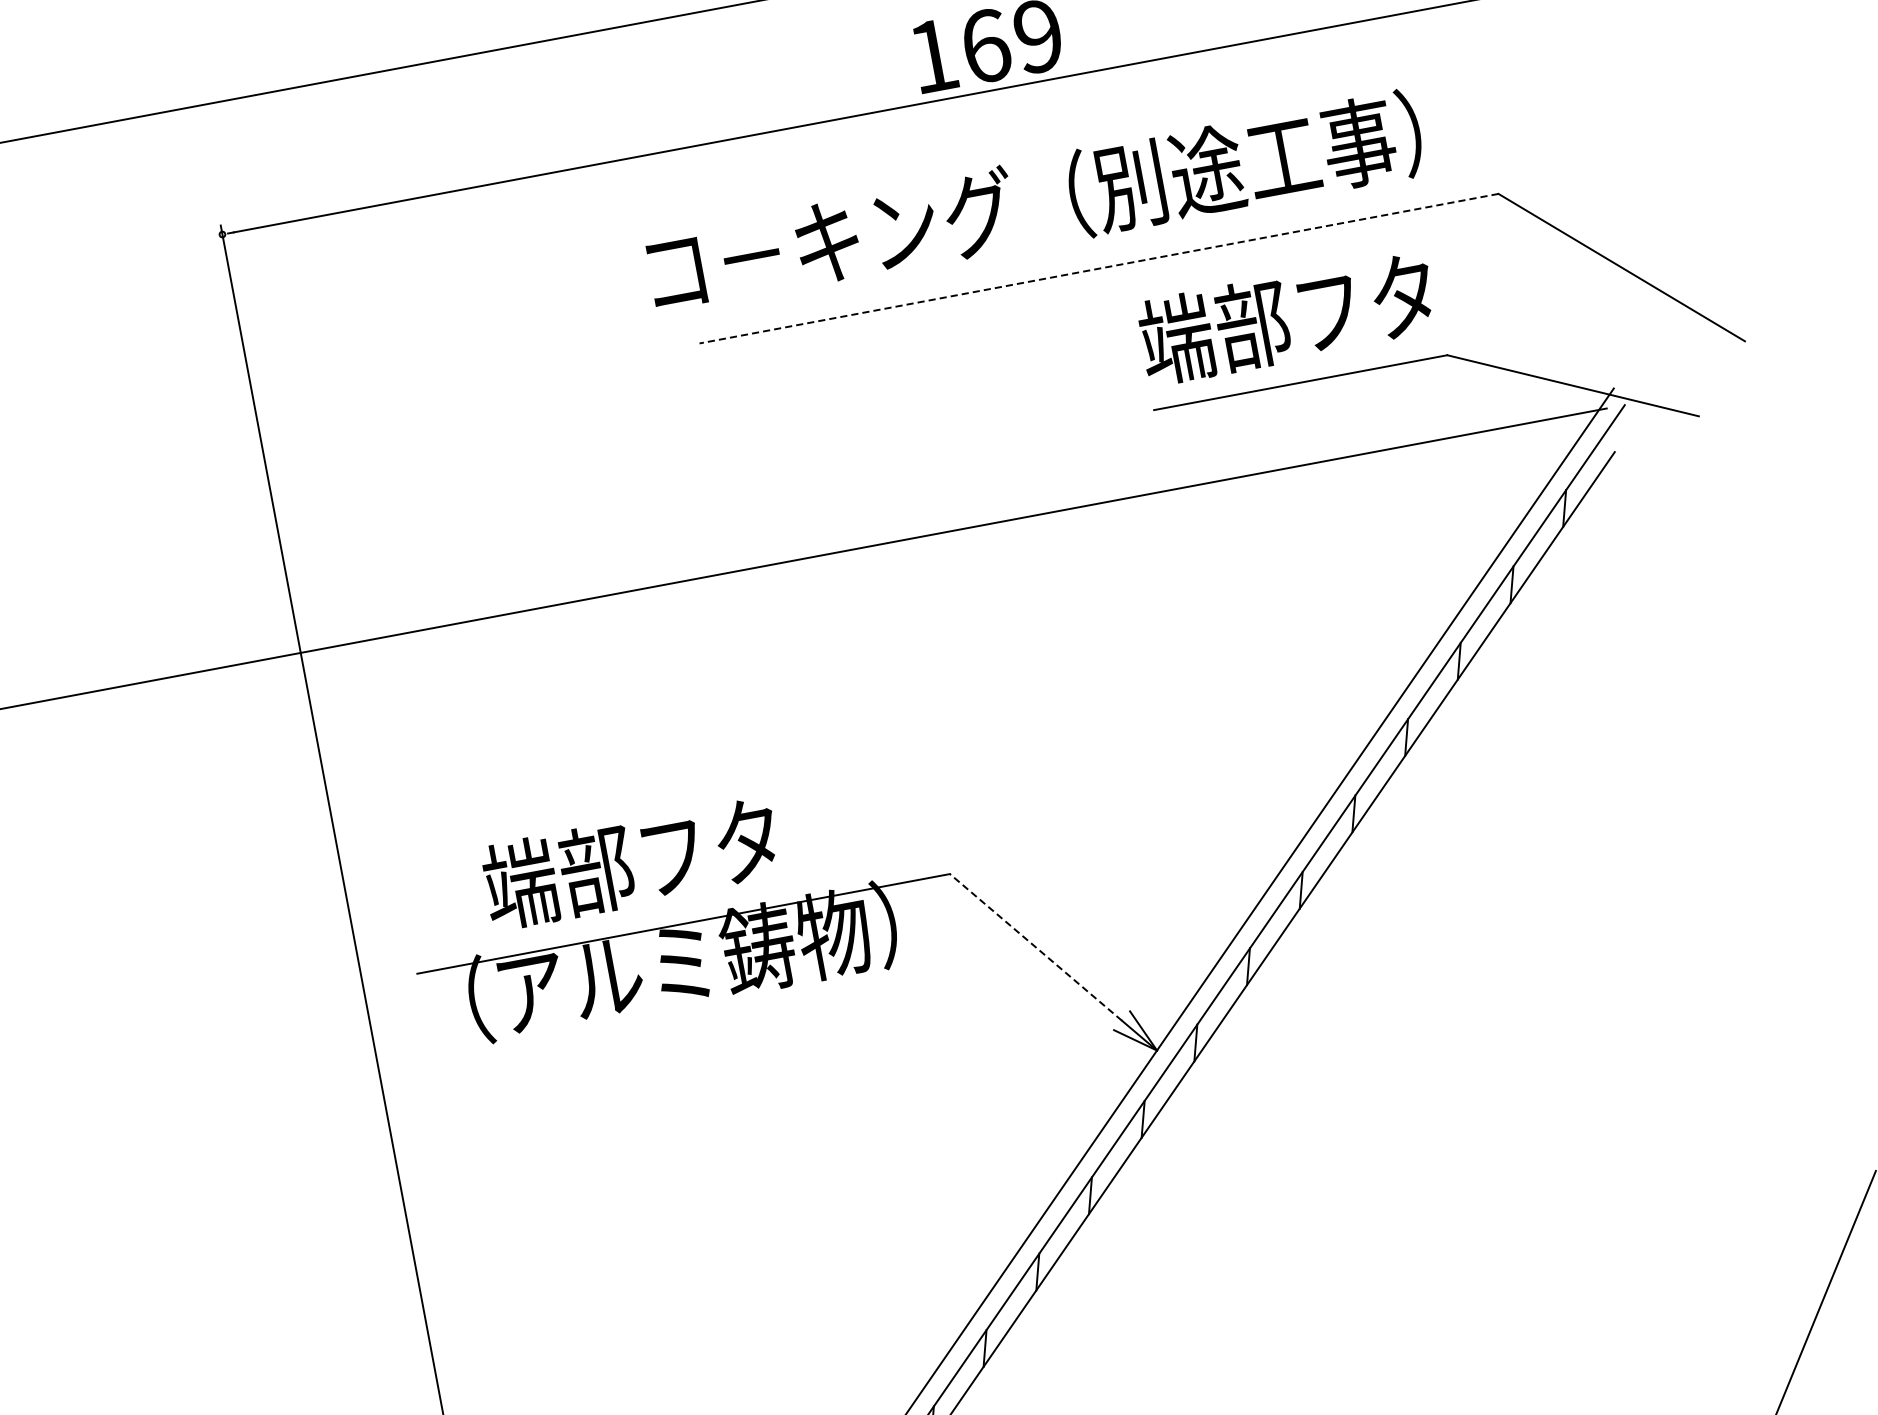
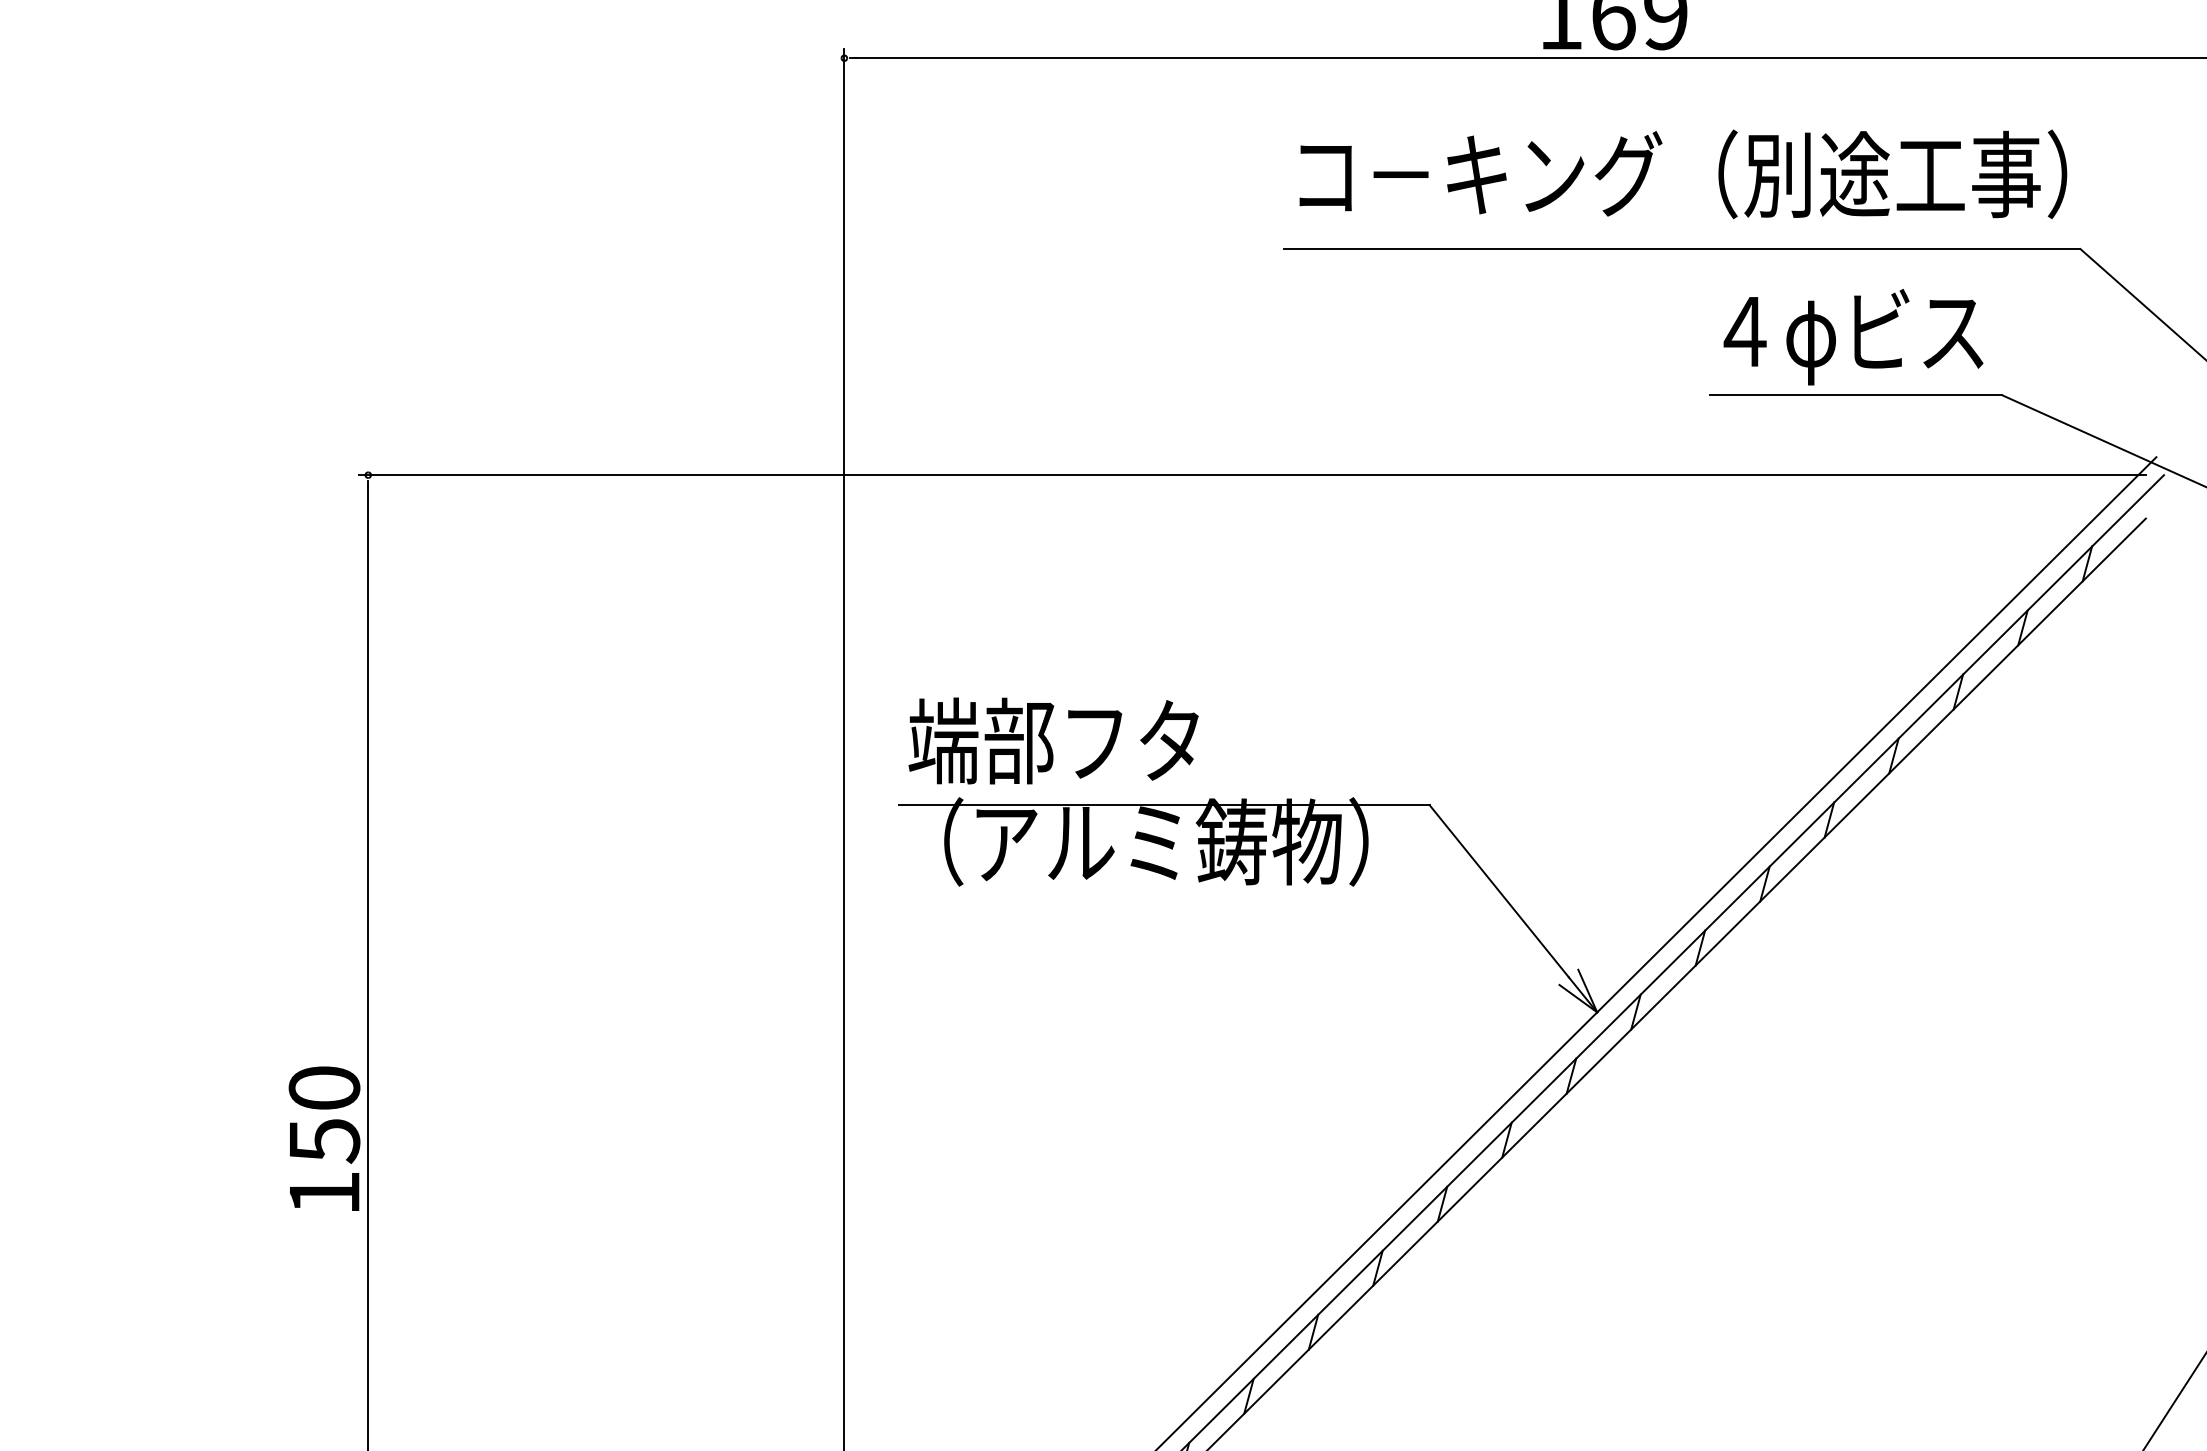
text: (1035, 203) -> (1683, 174), moved
line: (1098, 269) -> (1681, 249), dashed -> solid
text: (1288, 324) -> (1854, 336), 端部フタ -> ４φビス
text: (630, 862) -> (1053, 740), moved
line: (1036, 947) -> (1499, 891), dashed -> solid

